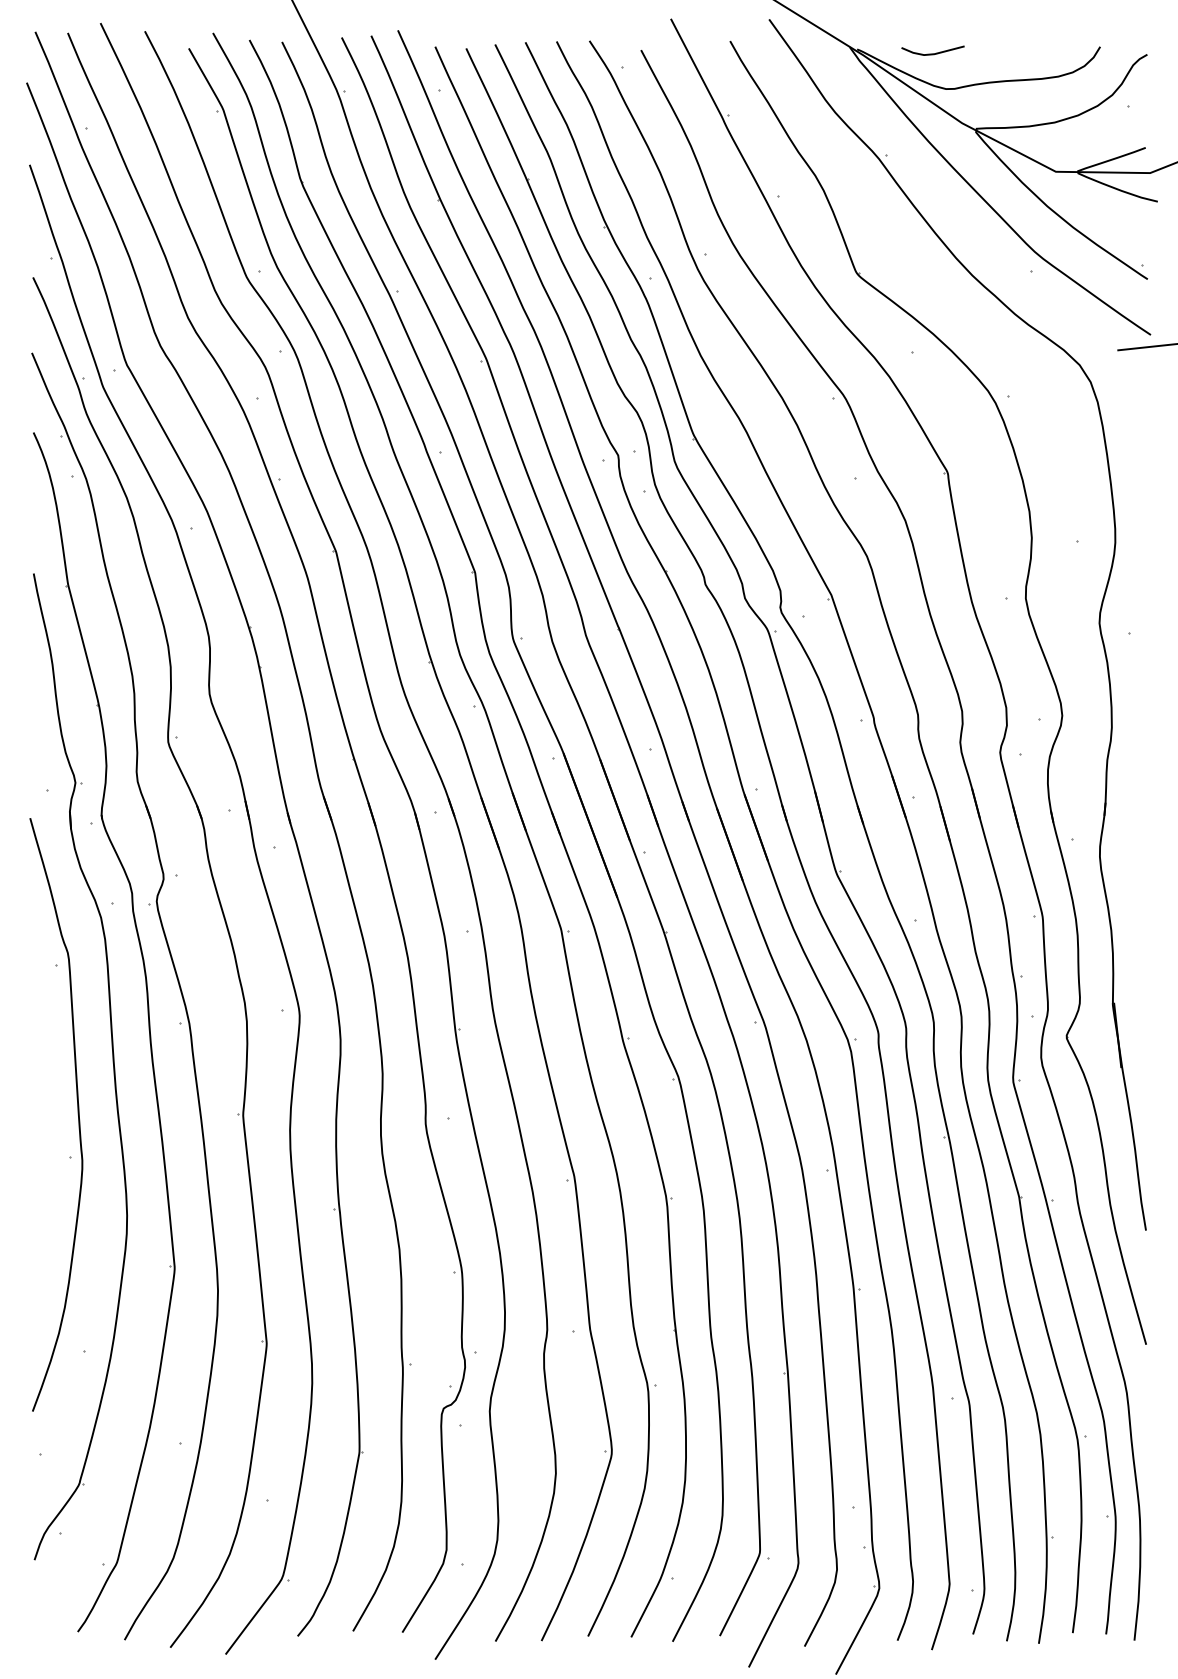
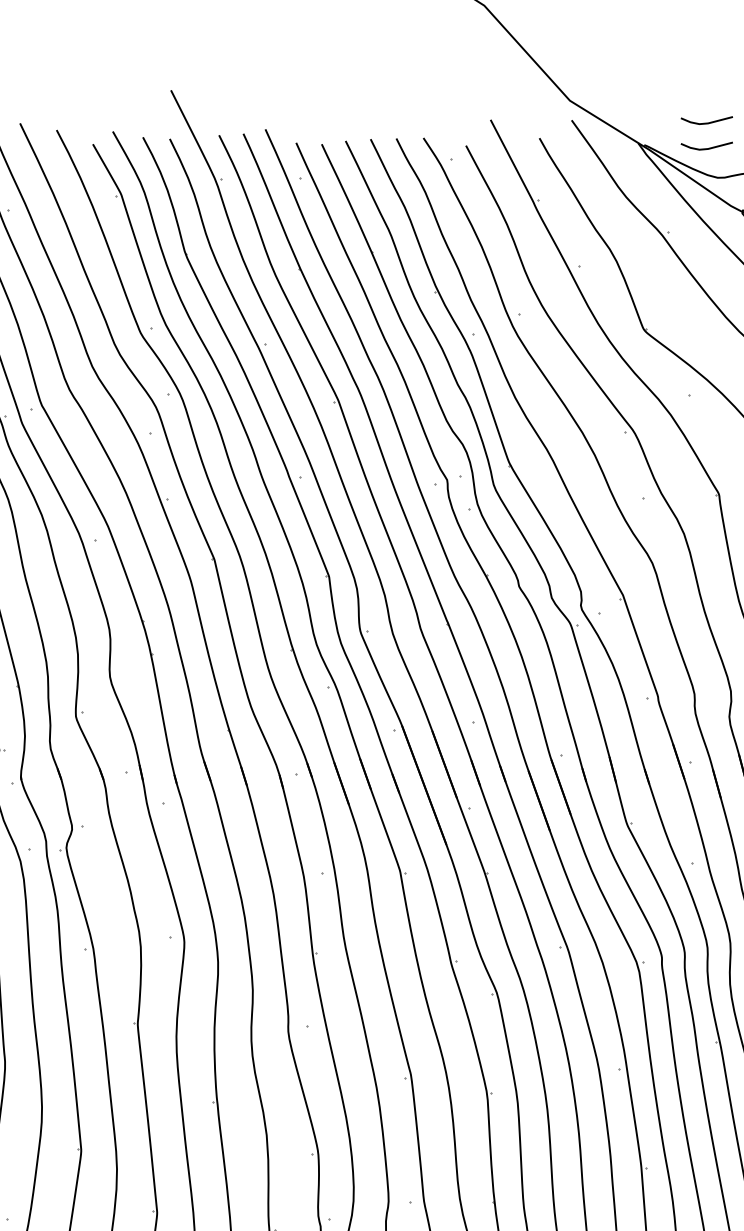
line: (932, 22) -> (706, 122), added

